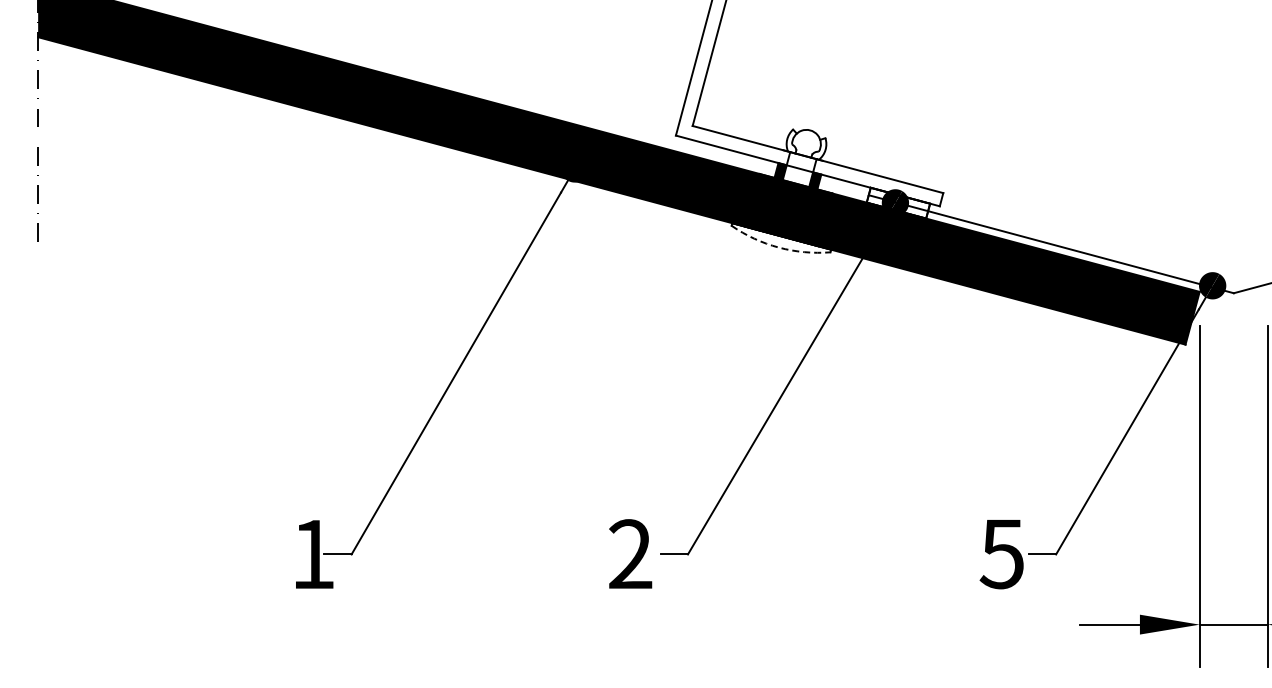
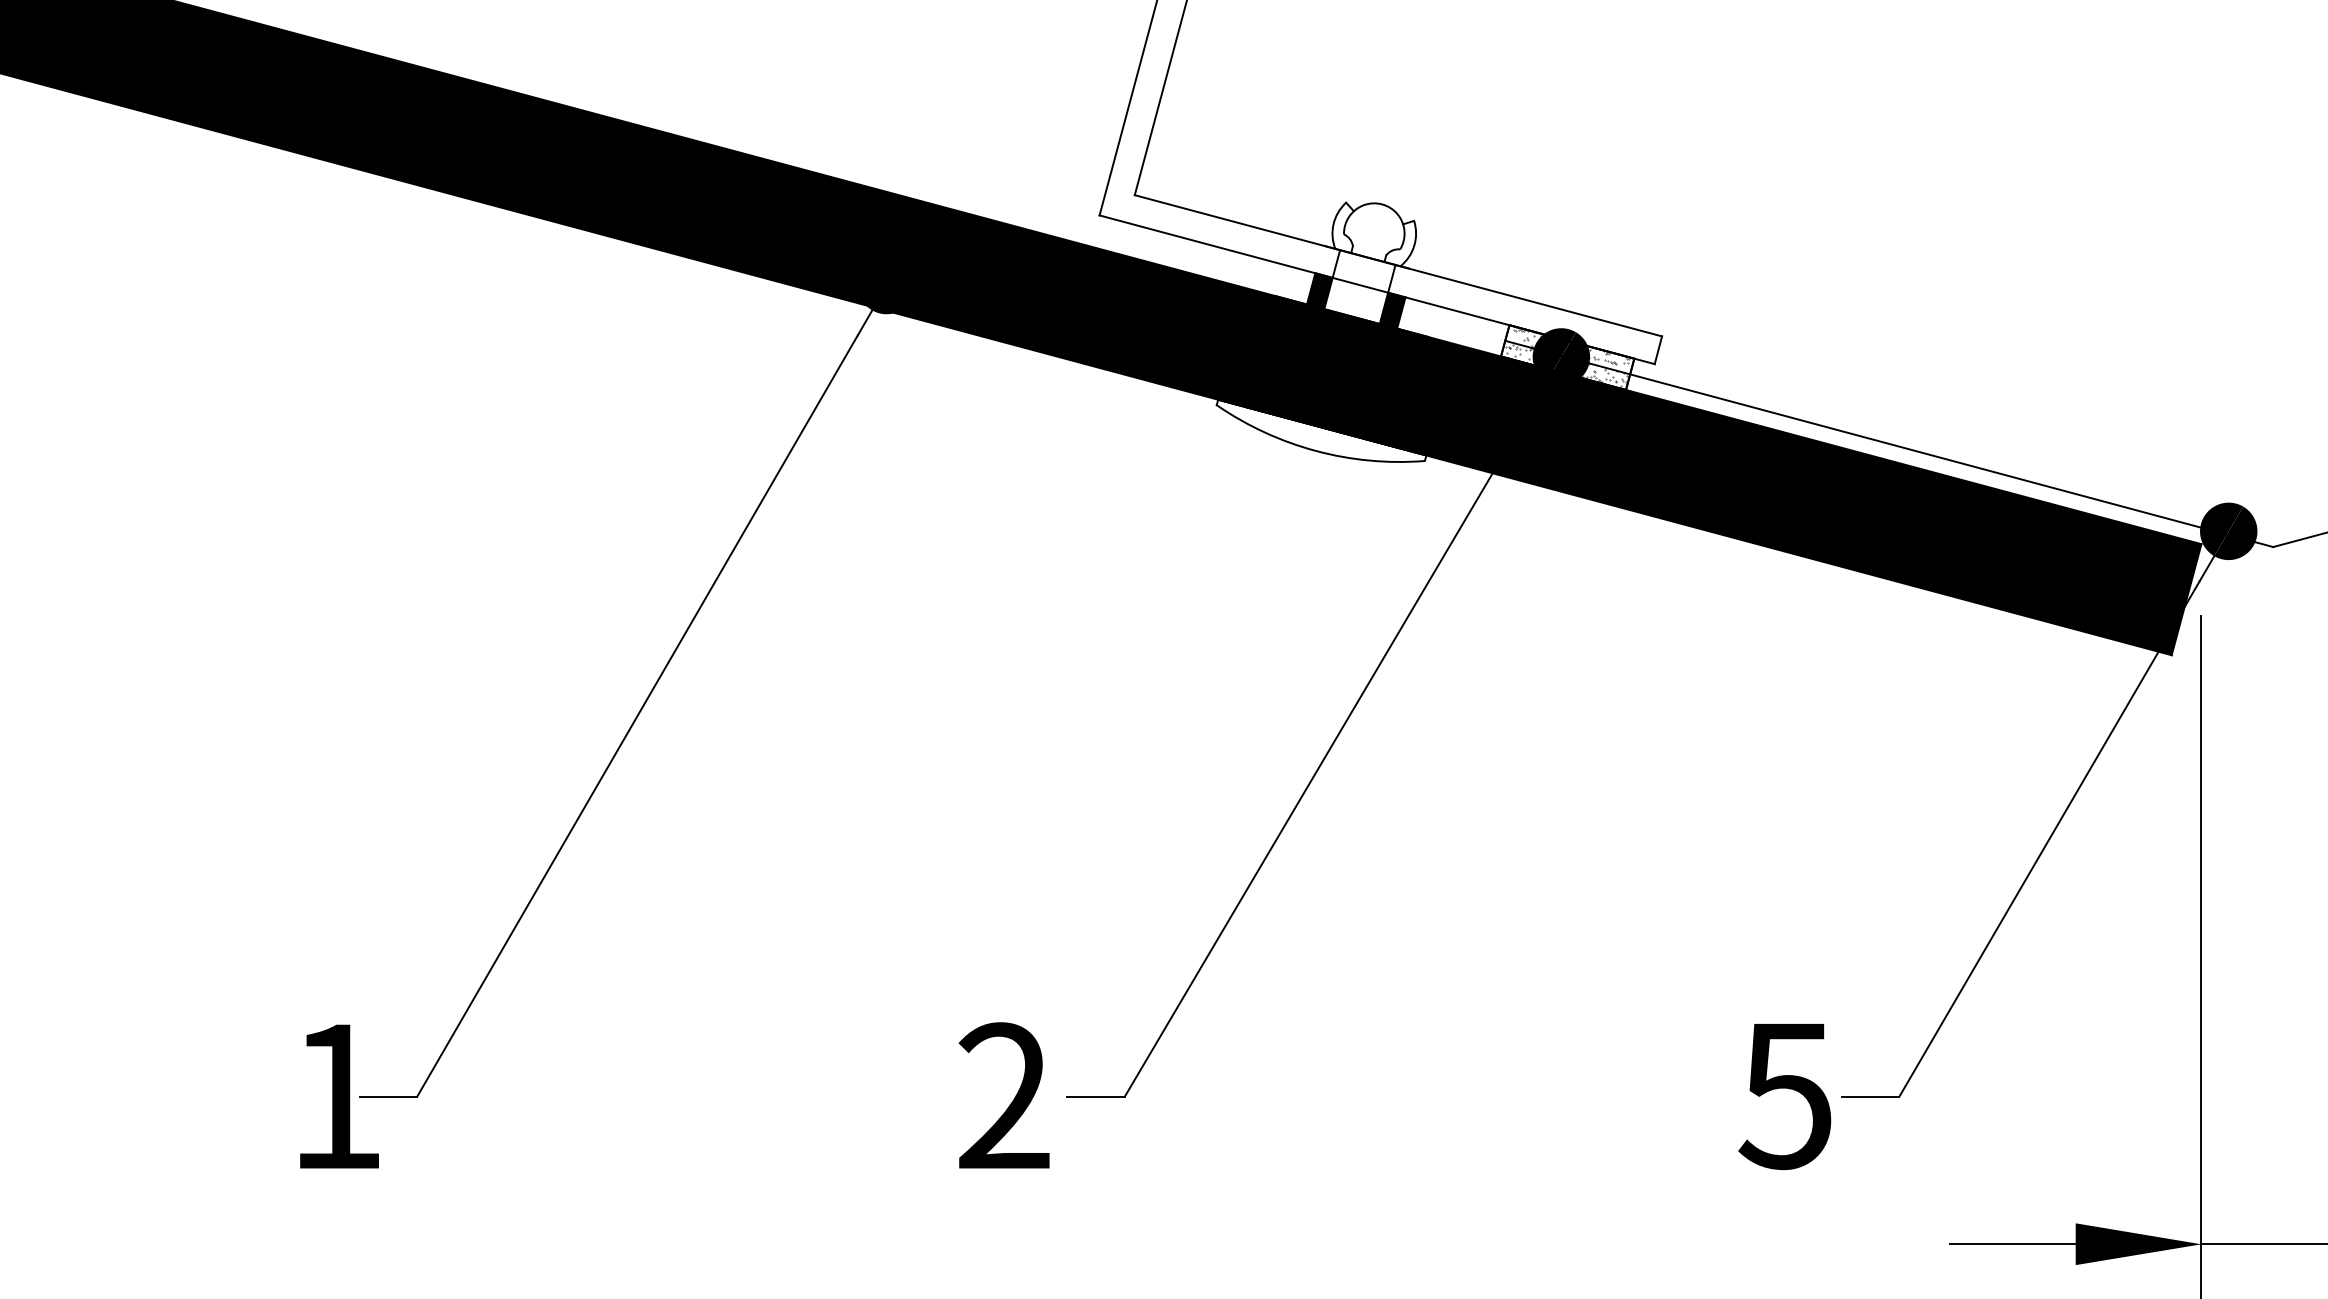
hatch: (898, 202) -> (1567, 356), added
arc: (778, 247) -> (1315, 450), dashed -> solid

